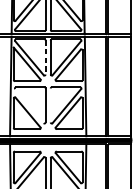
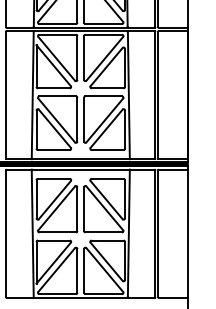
line: (45, 57) -> (77, 57), dashed -> solid
line: (51, 105) -> (84, 119), added
line: (29, 106) -> (56, 120), added

